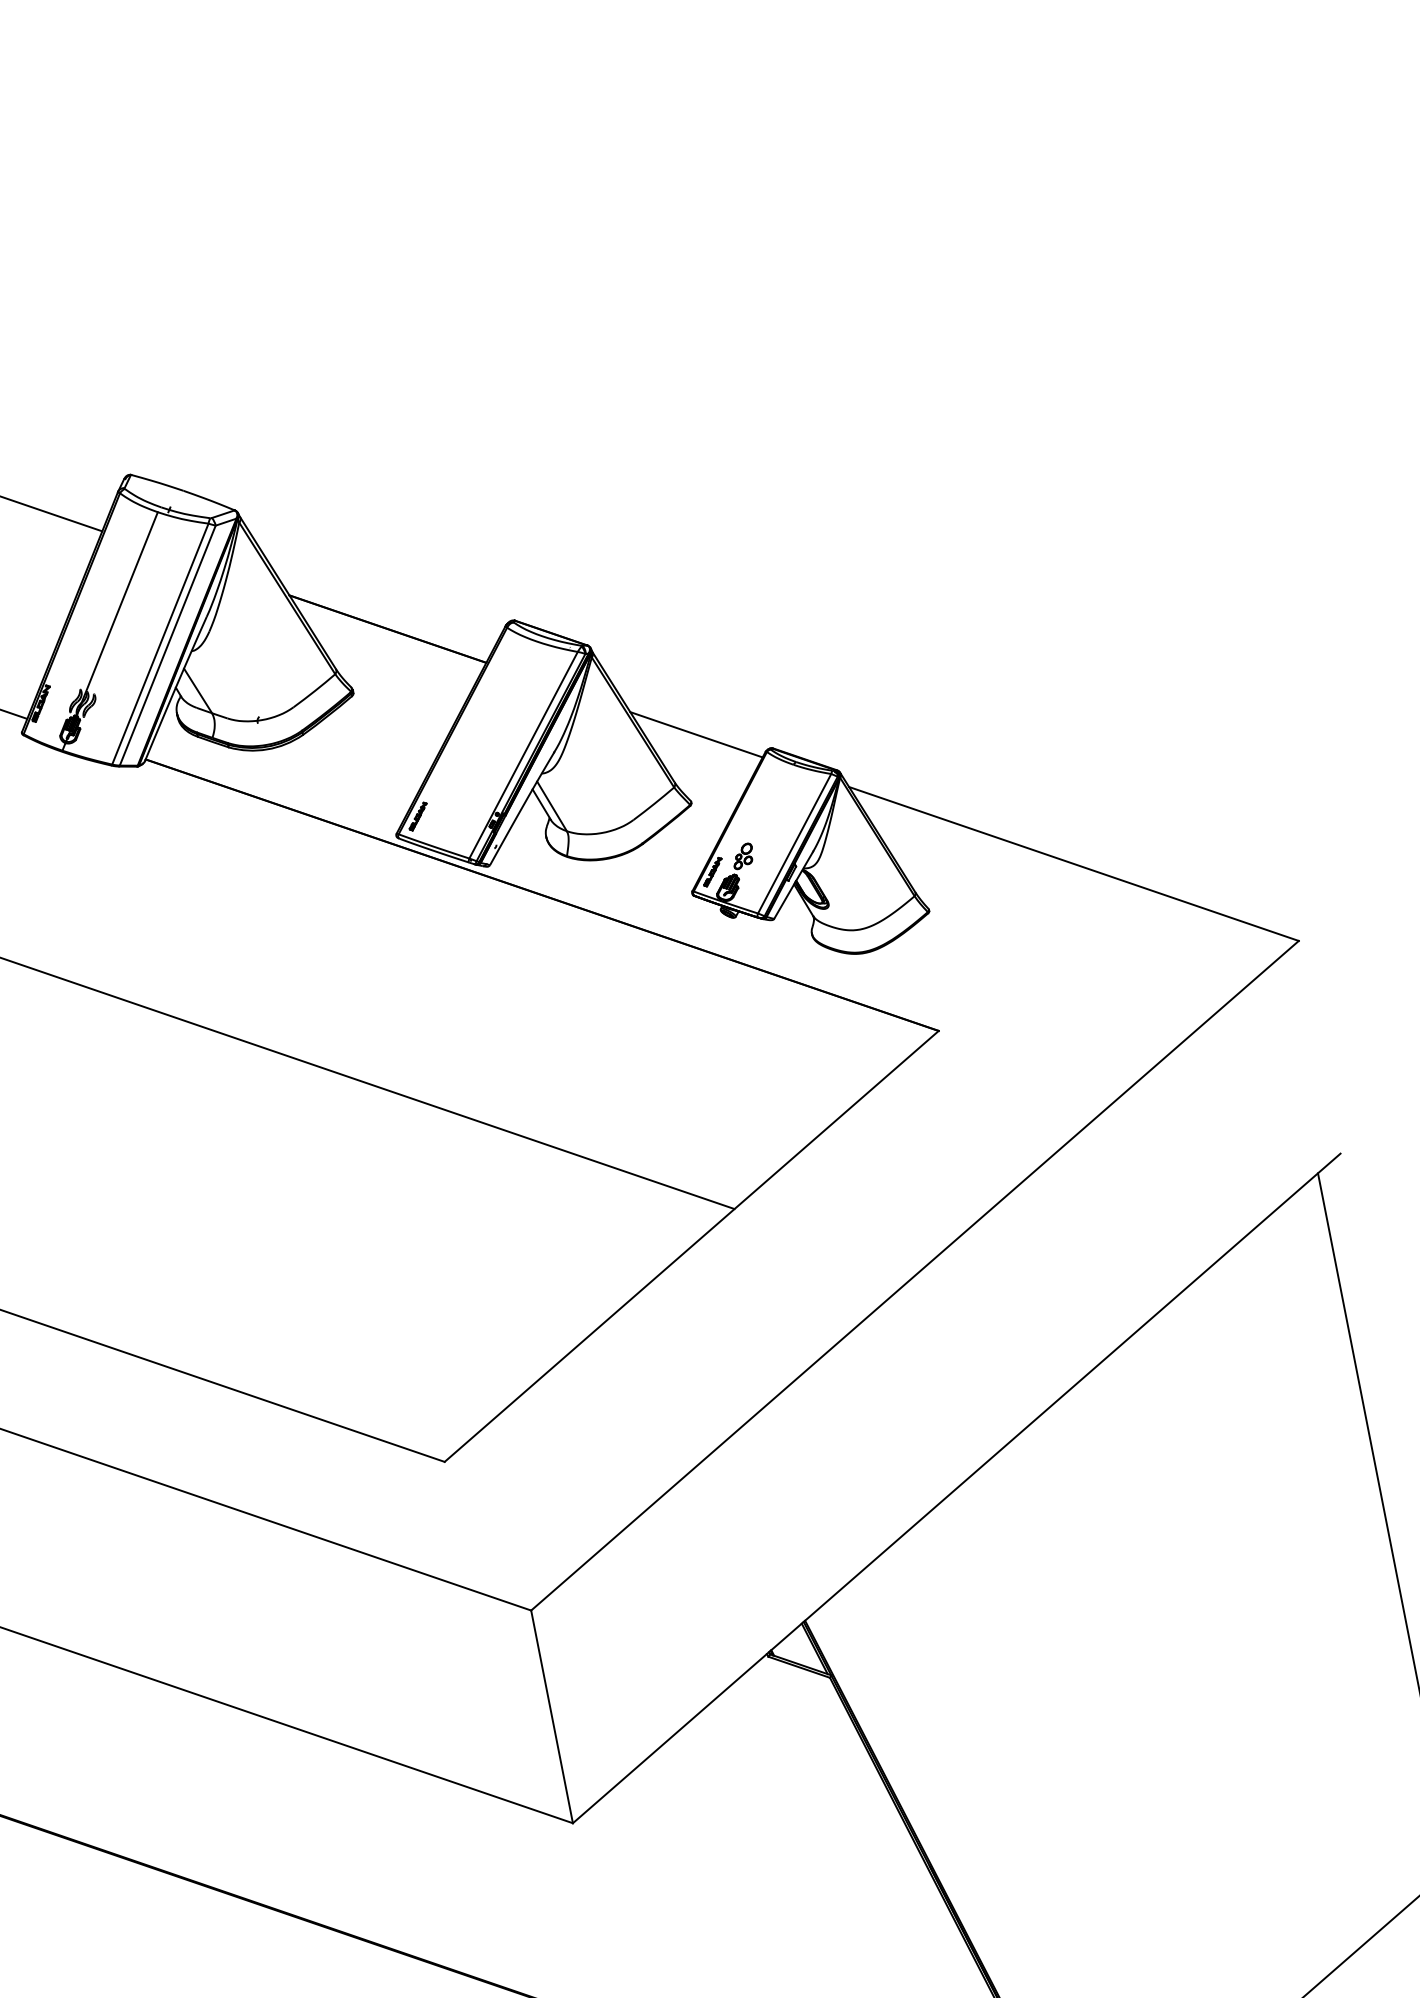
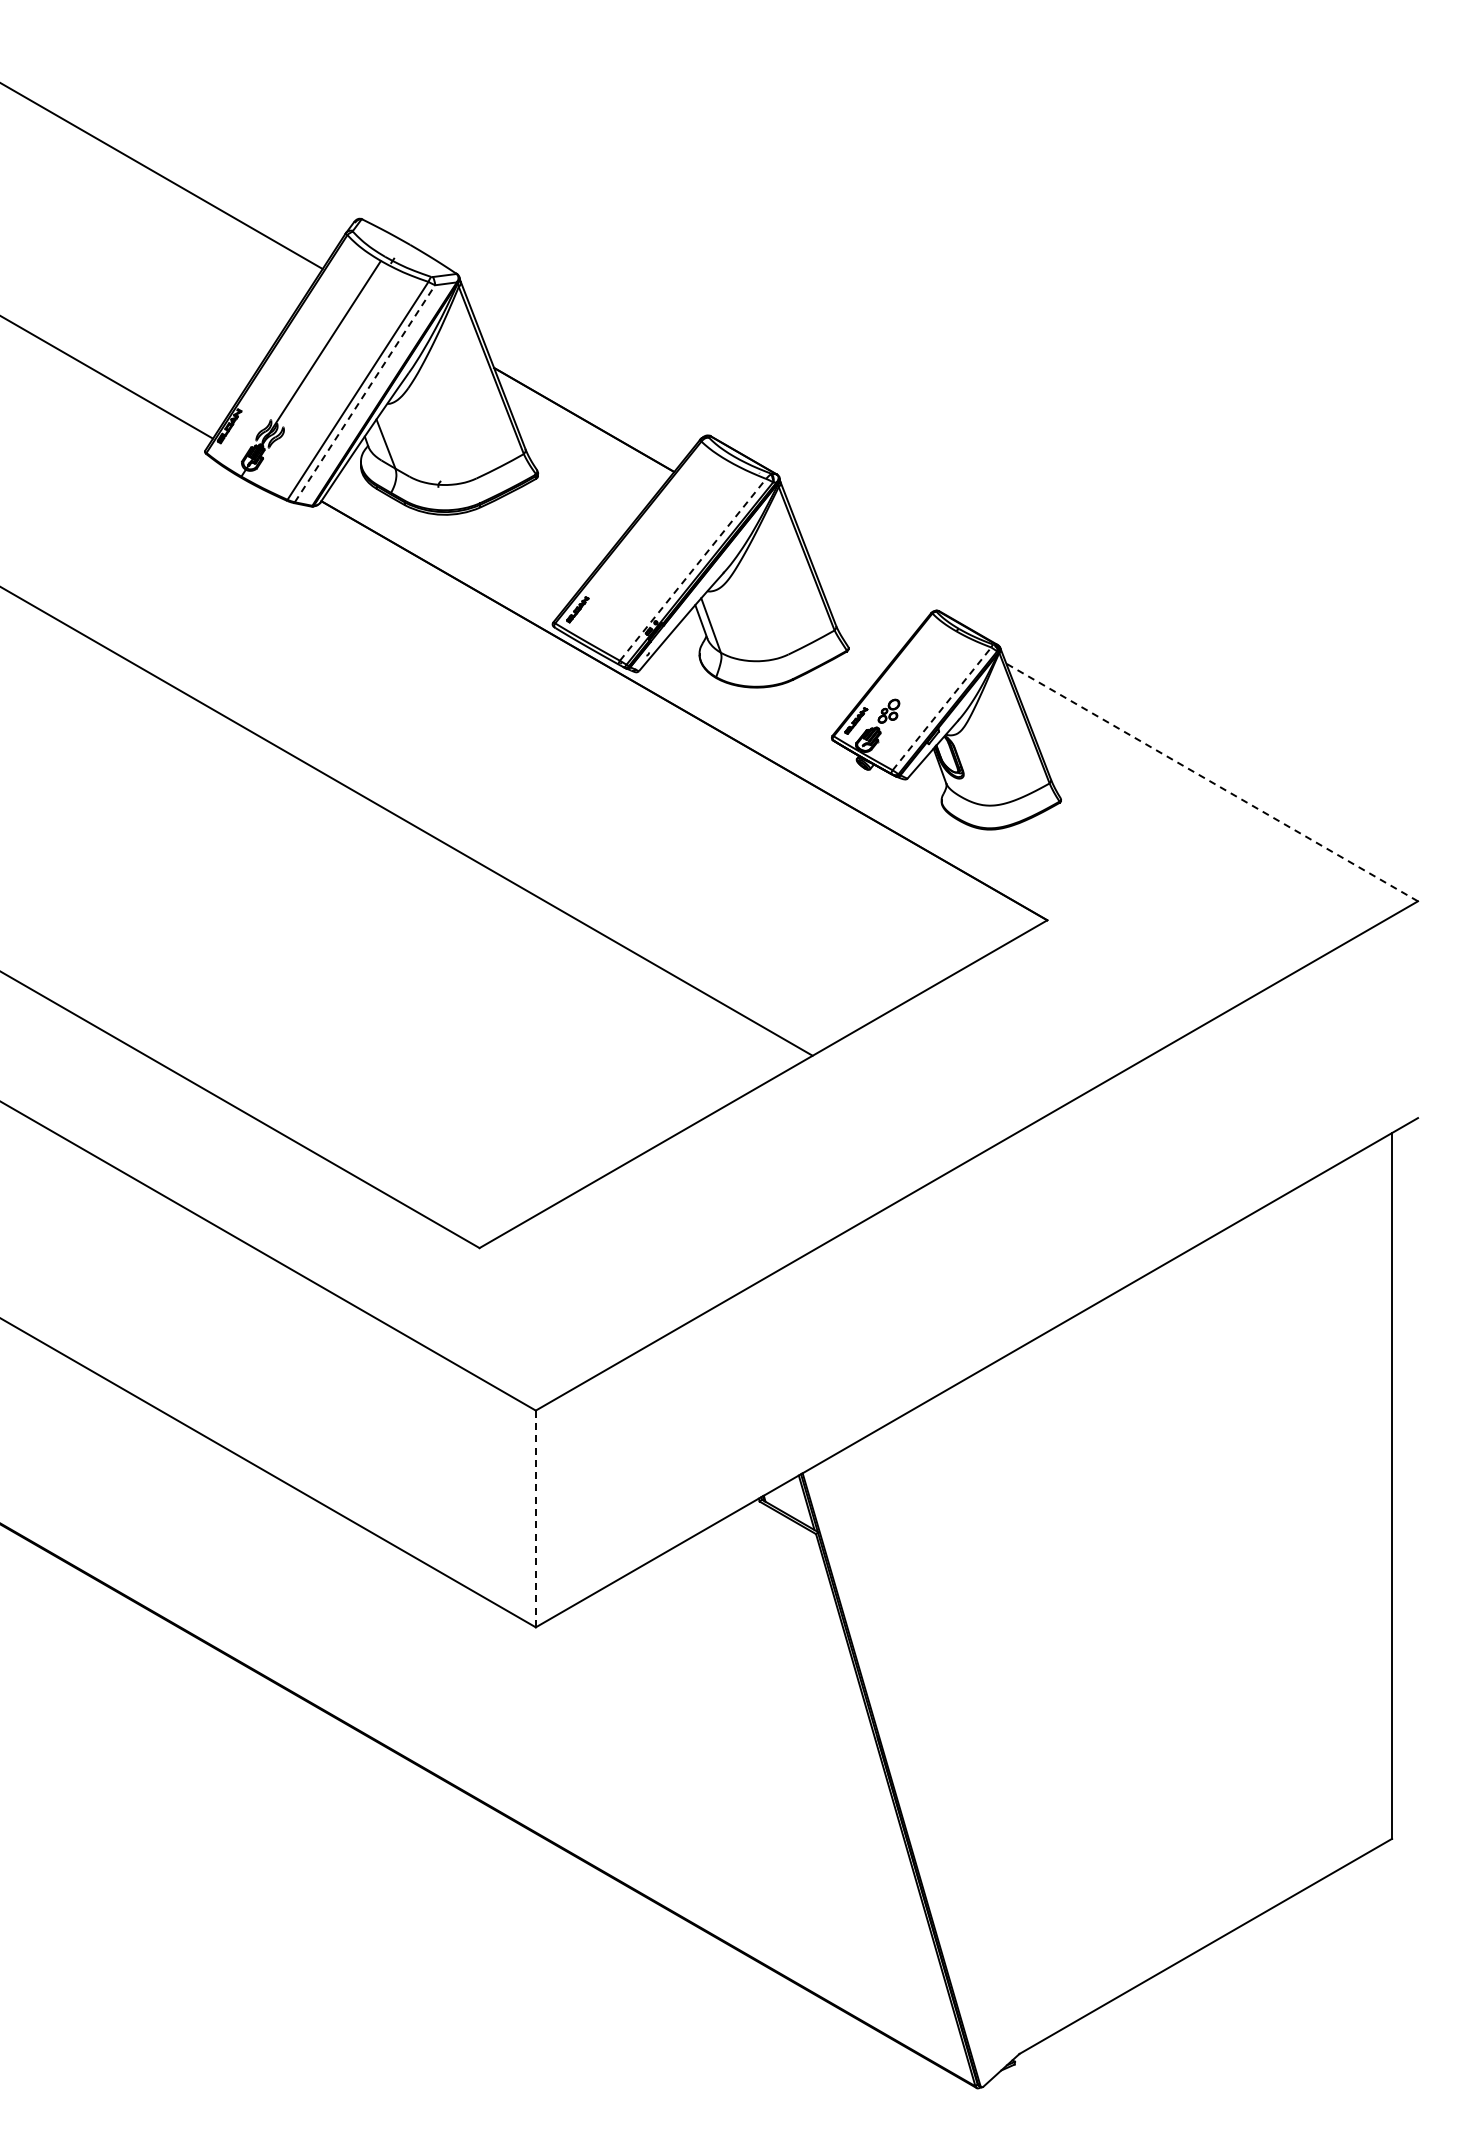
line: (168, 645) -> (365, 393), solid -> dashed
line: (696, 735) -> (866, 583), removed
line: (523, 754) -> (693, 569), solid -> dashed
line: (794, 843) -> (941, 708), solid -> dashed
line: (1074, 863) -> (1212, 782), solid -> dashed
line: (551, 1717) -> (535, 1519), solid -> dashed

